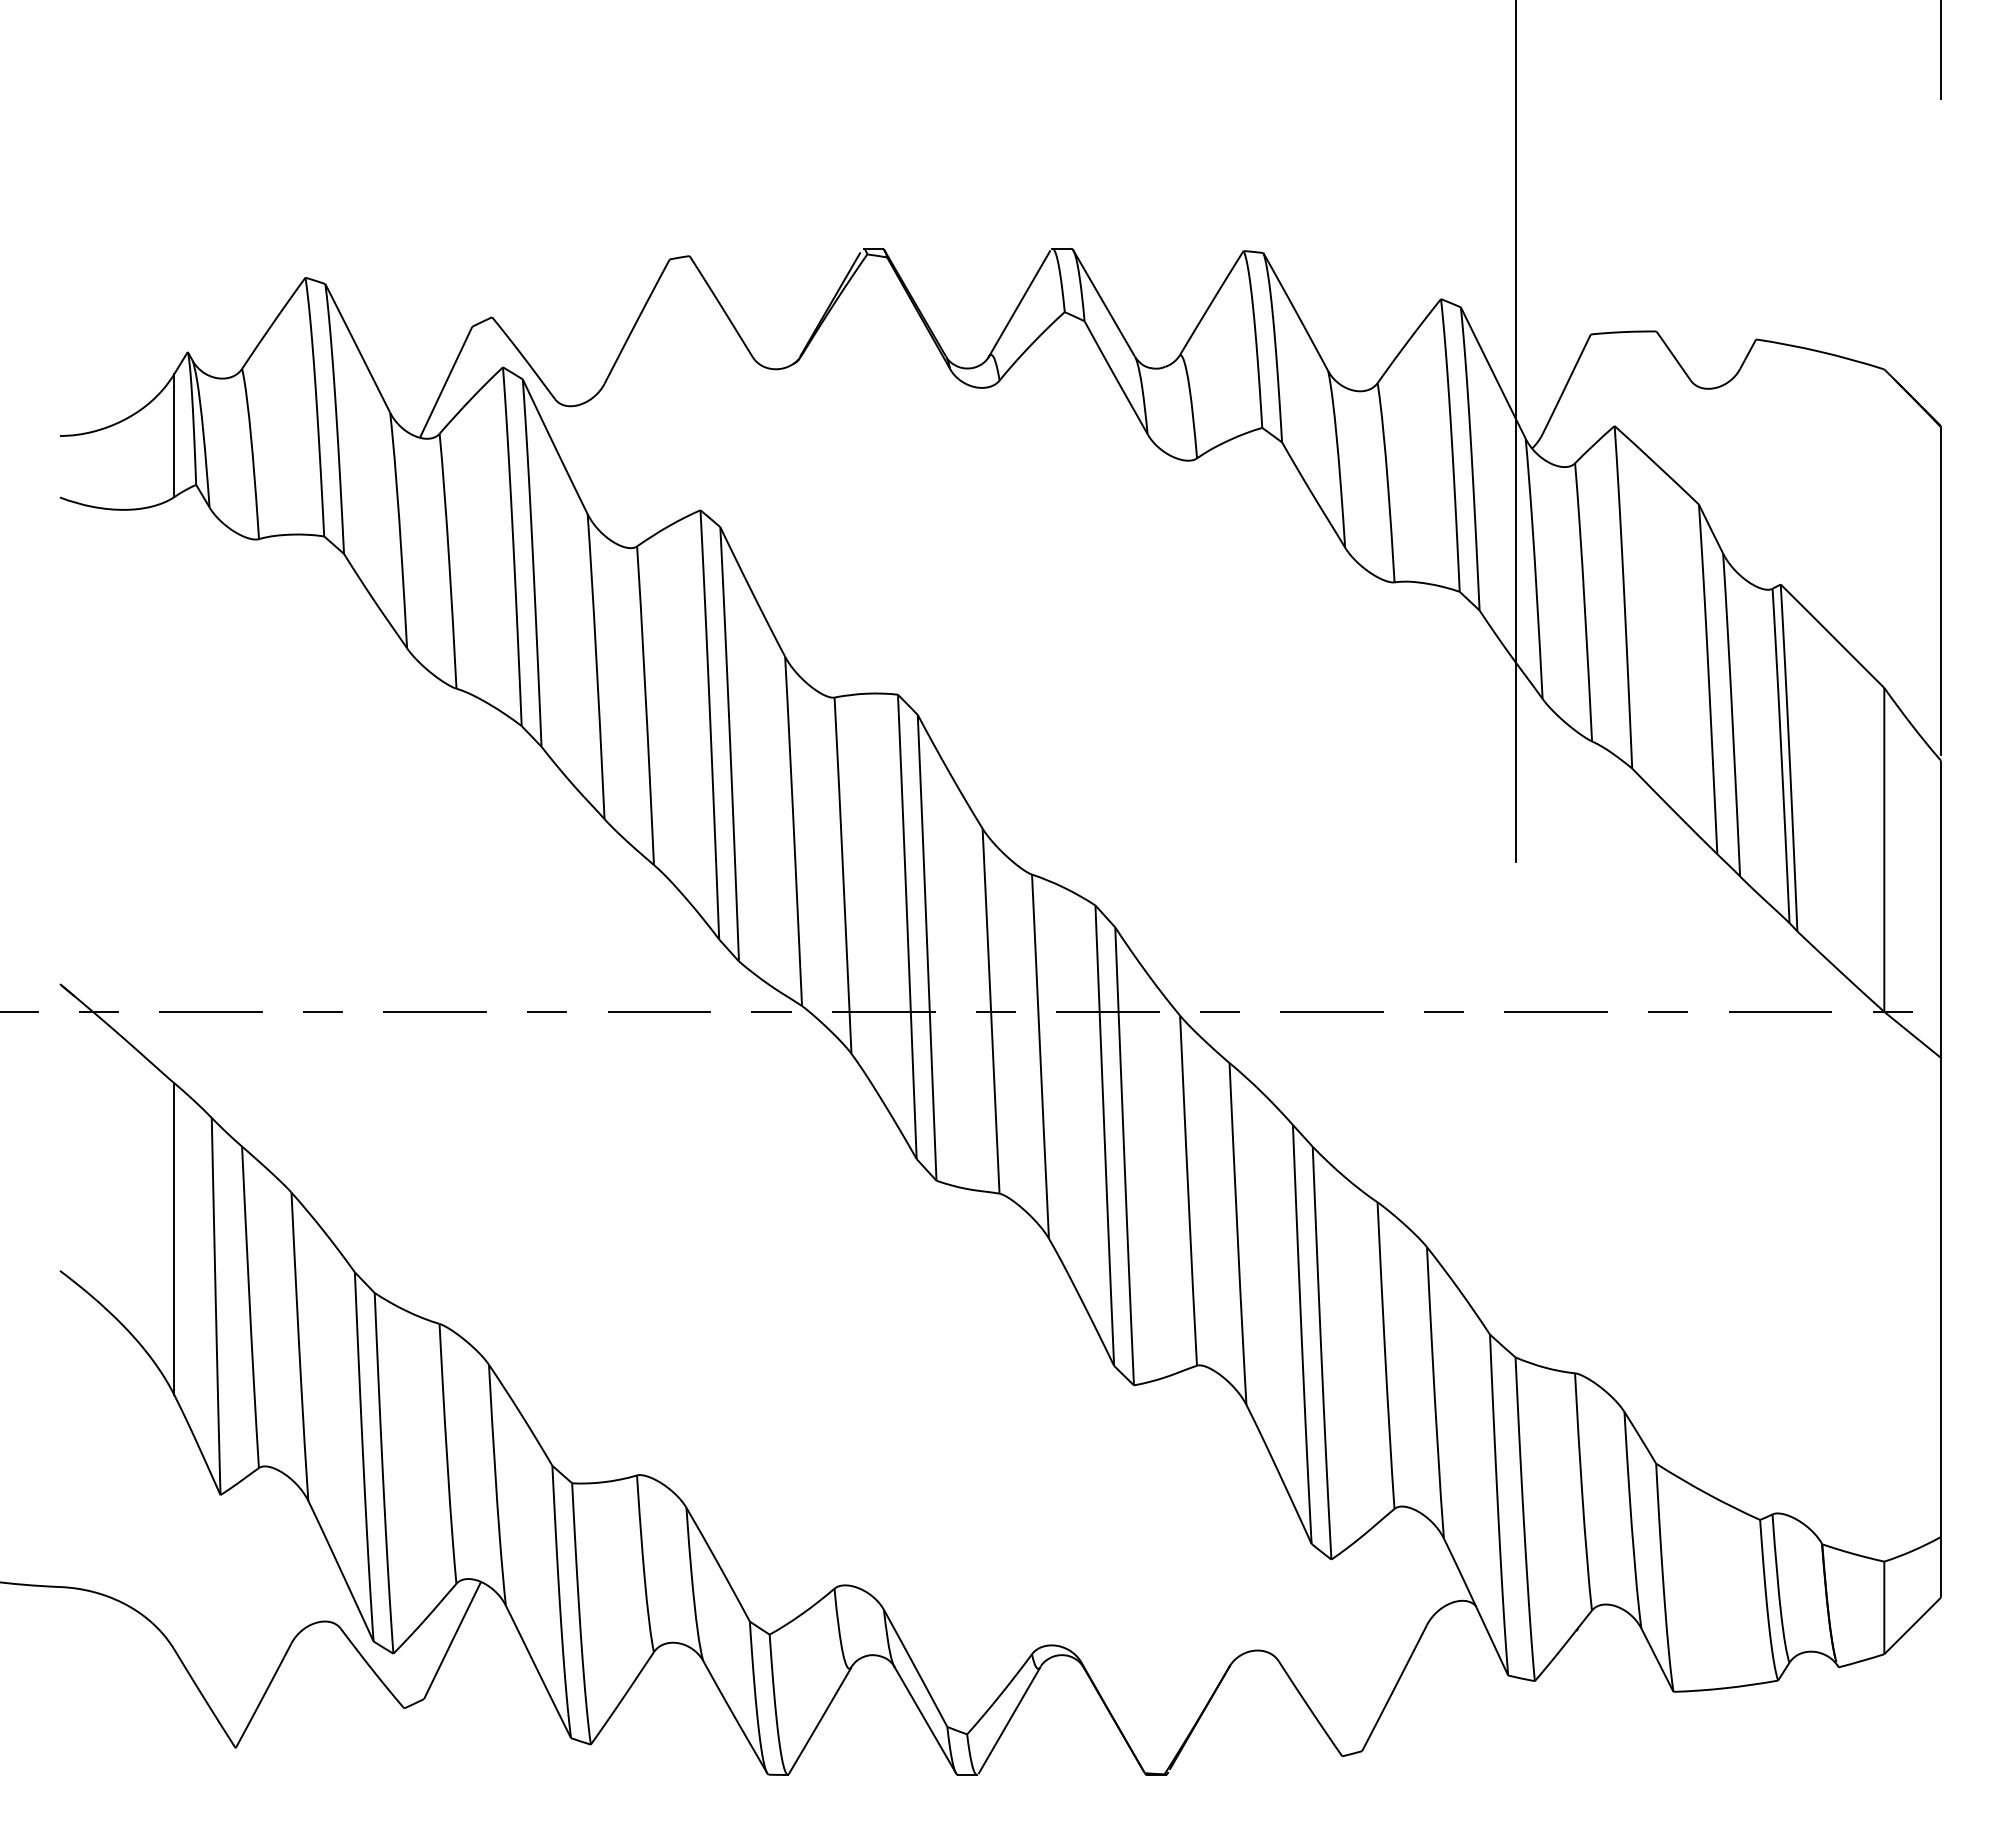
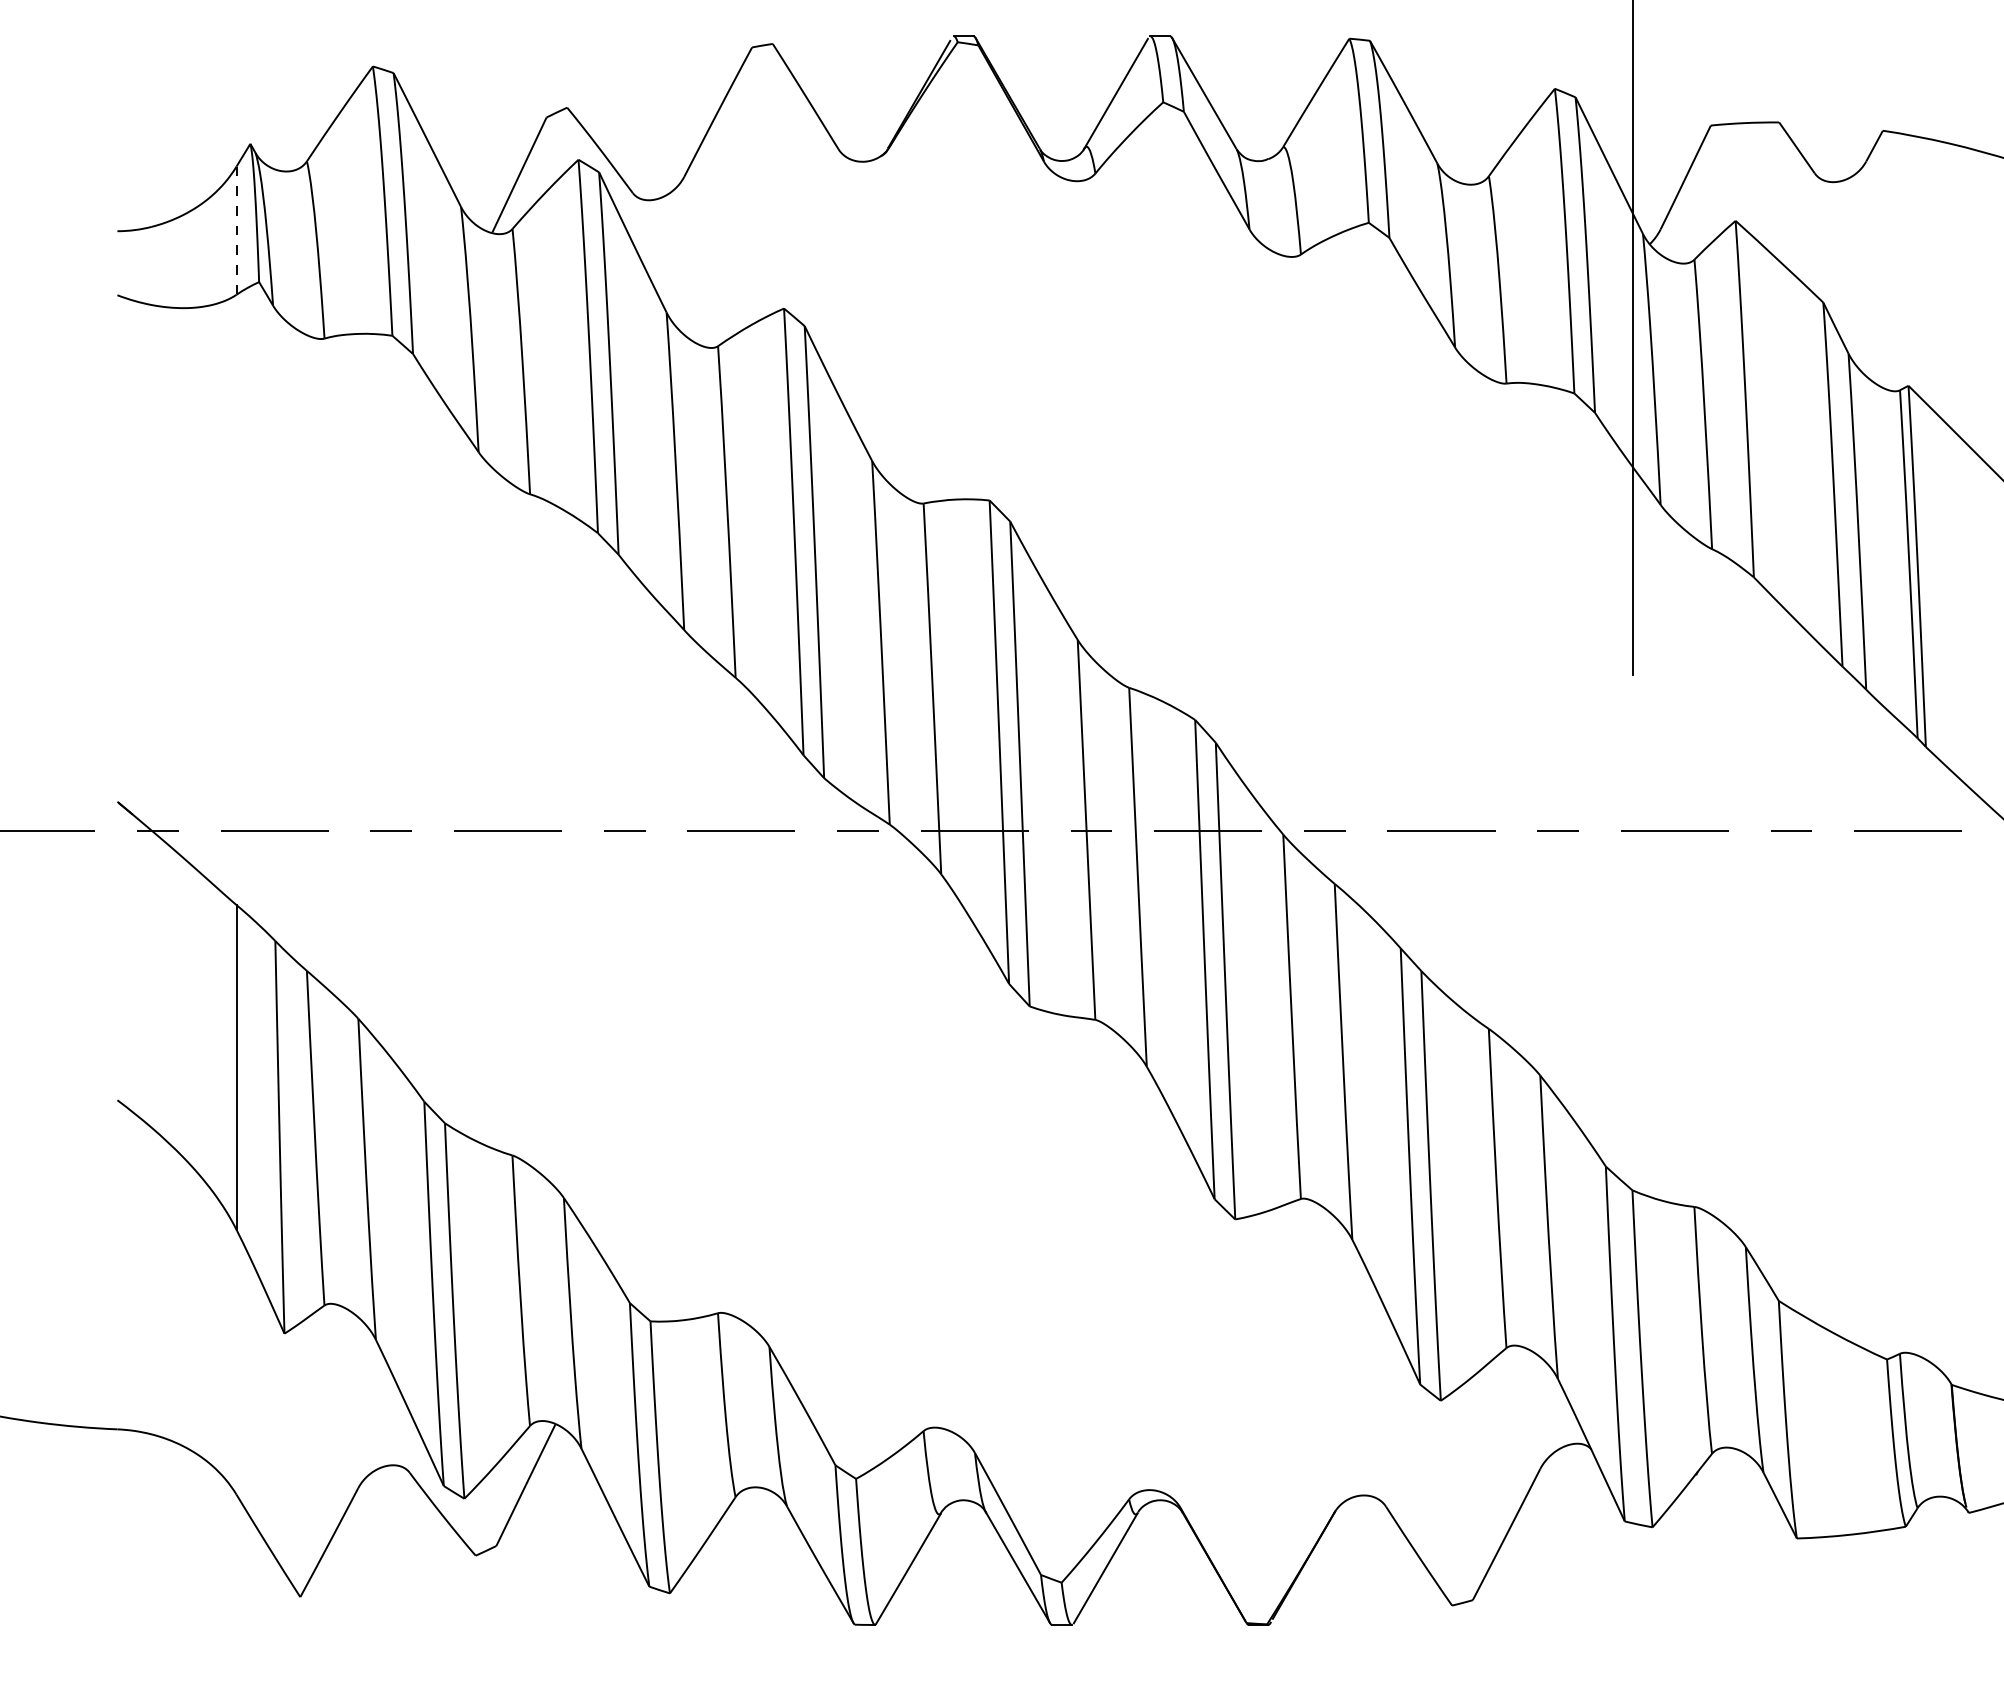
line: (174, 435) -> (236, 230), solid -> dashed

